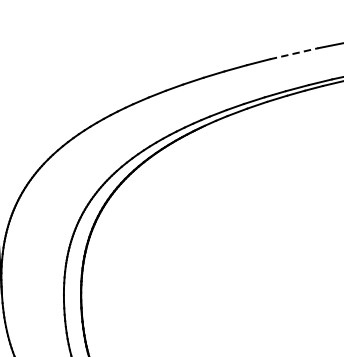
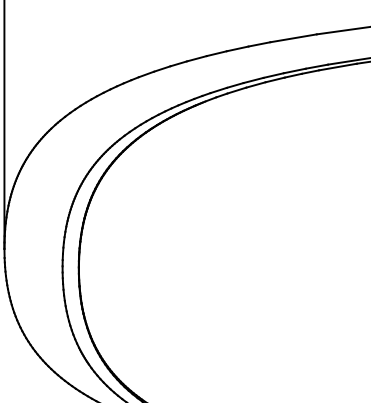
line: (294, 53) -> (293, 38), dashed -> solid

